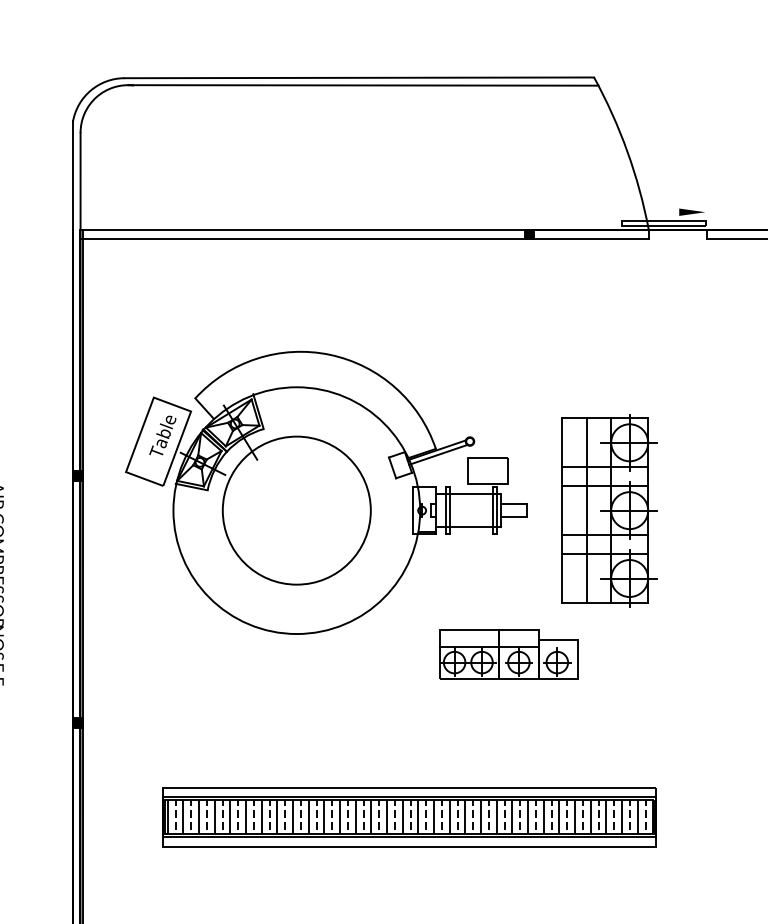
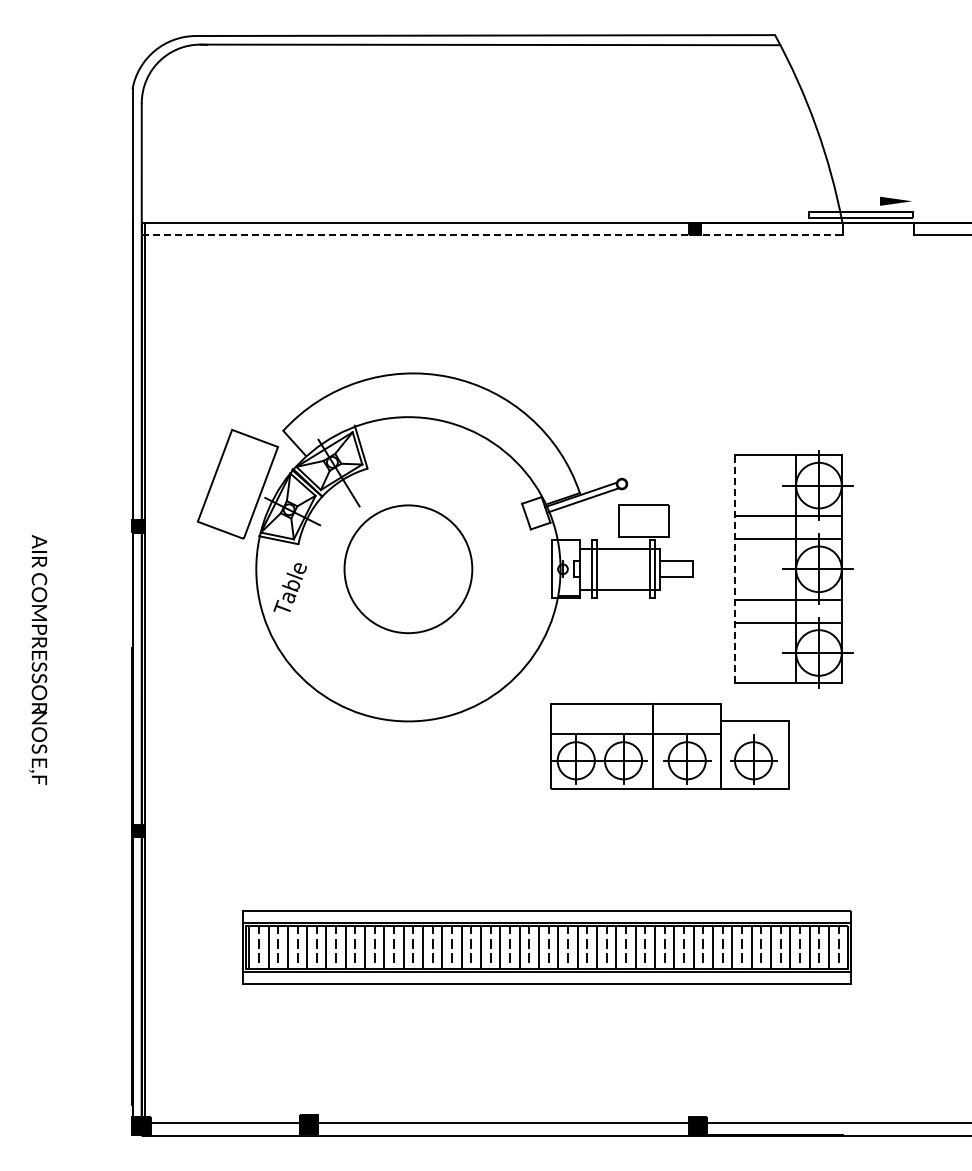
line: (364, 239) -> (492, 234), solid -> dashed
text: (162, 435) -> (289, 587), moved
circle: (296, 510) -> (408, 569), size x0.7
line: (562, 510) -> (735, 568), solid -> dashed
line: (586, 510) -> (765, 569), removed
part: (508, 654) -> (669, 746), size x1.4

